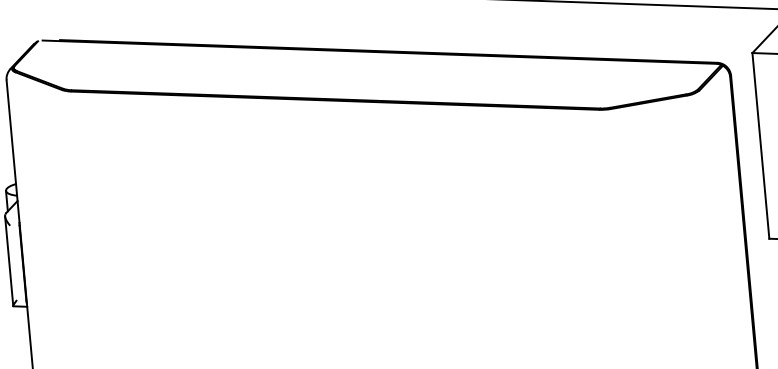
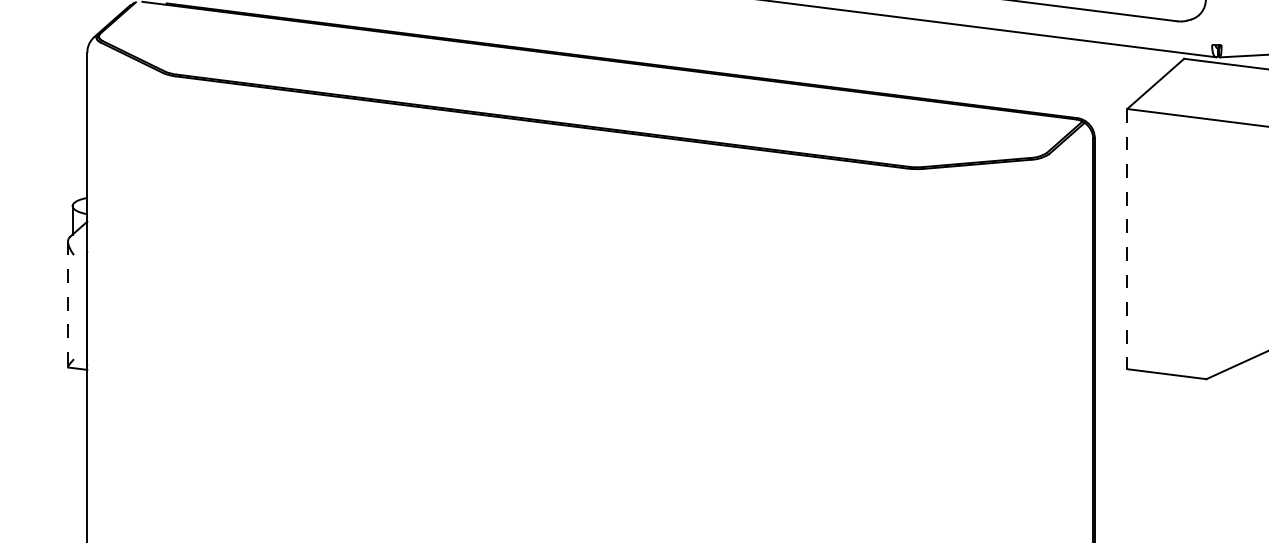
line: (761, 146) -> (1127, 239), solid -> dashed
line: (9, 261) -> (68, 304), solid -> dashed

